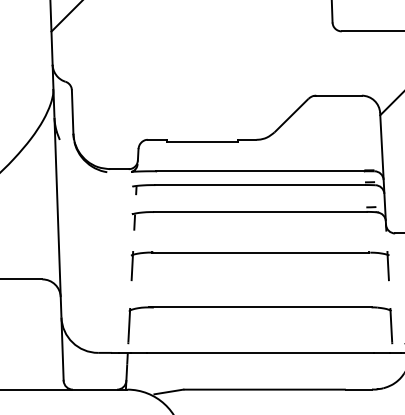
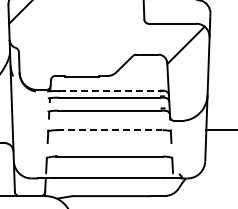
line: (262, 172) -> (110, 91), solid -> dashed
line: (262, 253) -> (110, 130), solid -> dashed

